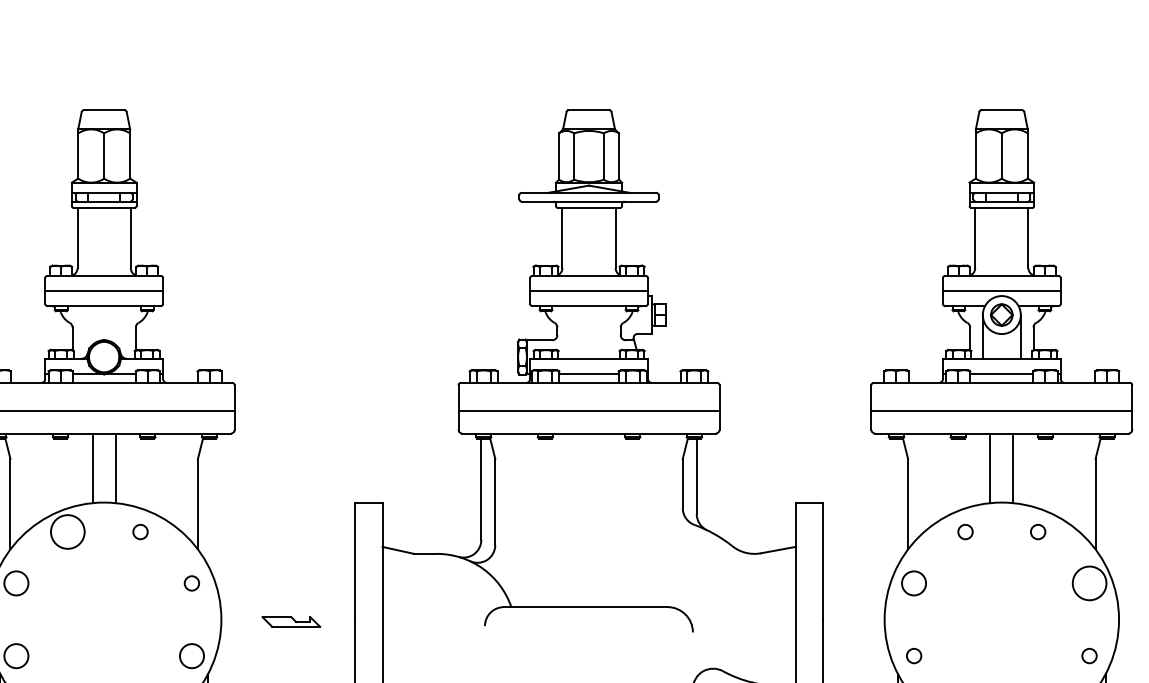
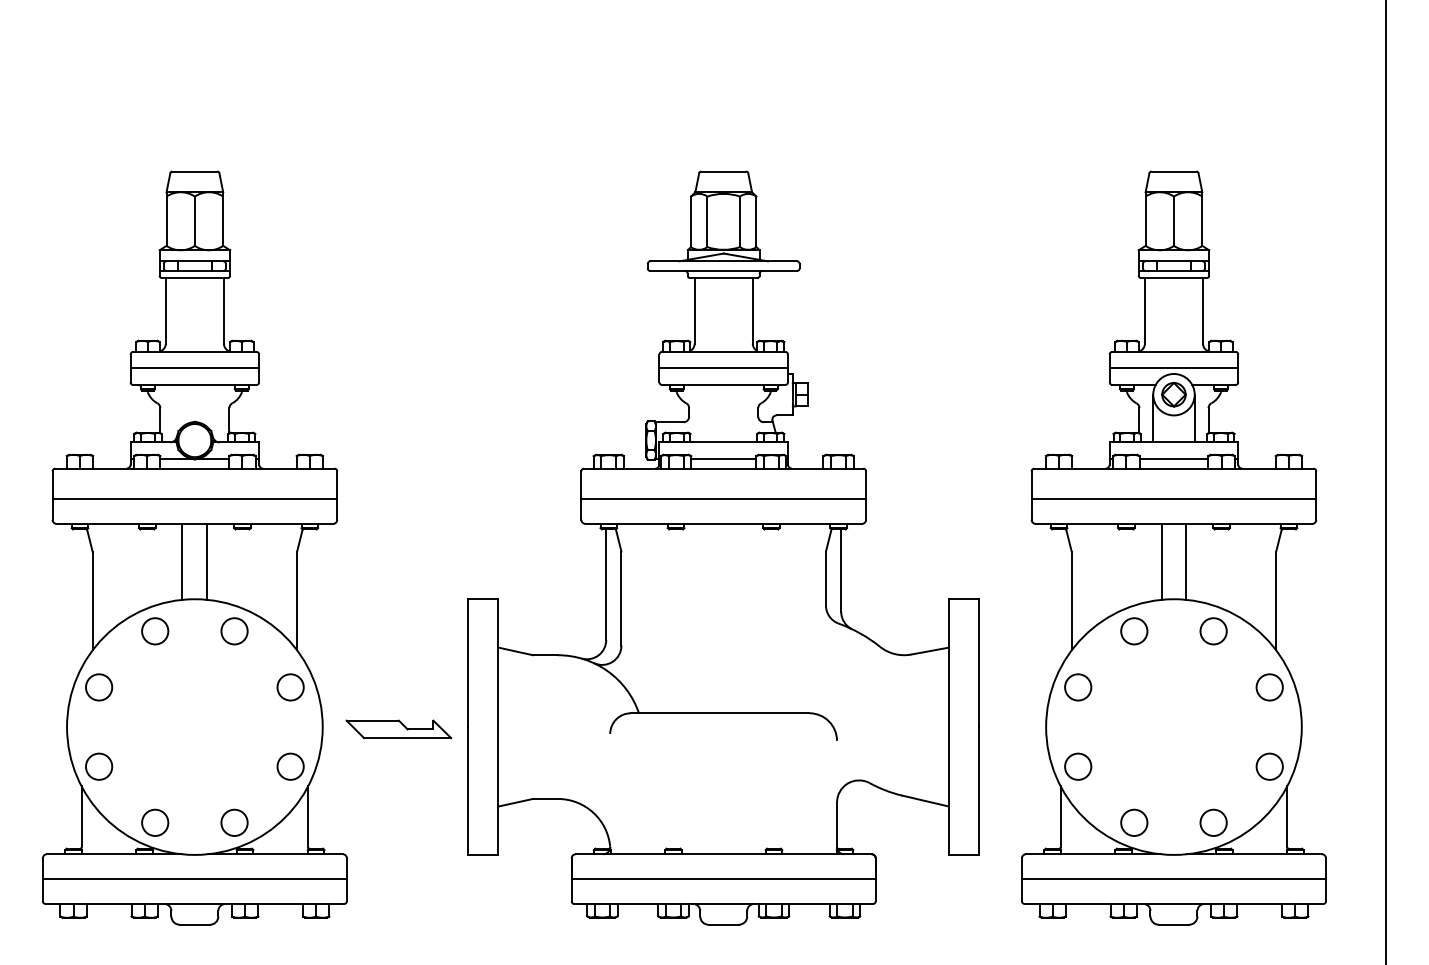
circle: (68, 532) -> (155, 631), size x0.71
circle: (140, 532) -> (234, 631), size x1.67
circle: (965, 532) -> (1134, 631), size x1.67
circle: (1038, 532) -> (1213, 631), size x1.67
circle: (191, 583) -> (290, 687), size x1.67
circle: (1089, 583) -> (1269, 687), size x0.71
part: (290, 621) -> (398, 729), size x1.67
circle: (914, 655) -> (1078, 766), size x1.67
circle: (1089, 655) -> (1269, 766), size x1.67

